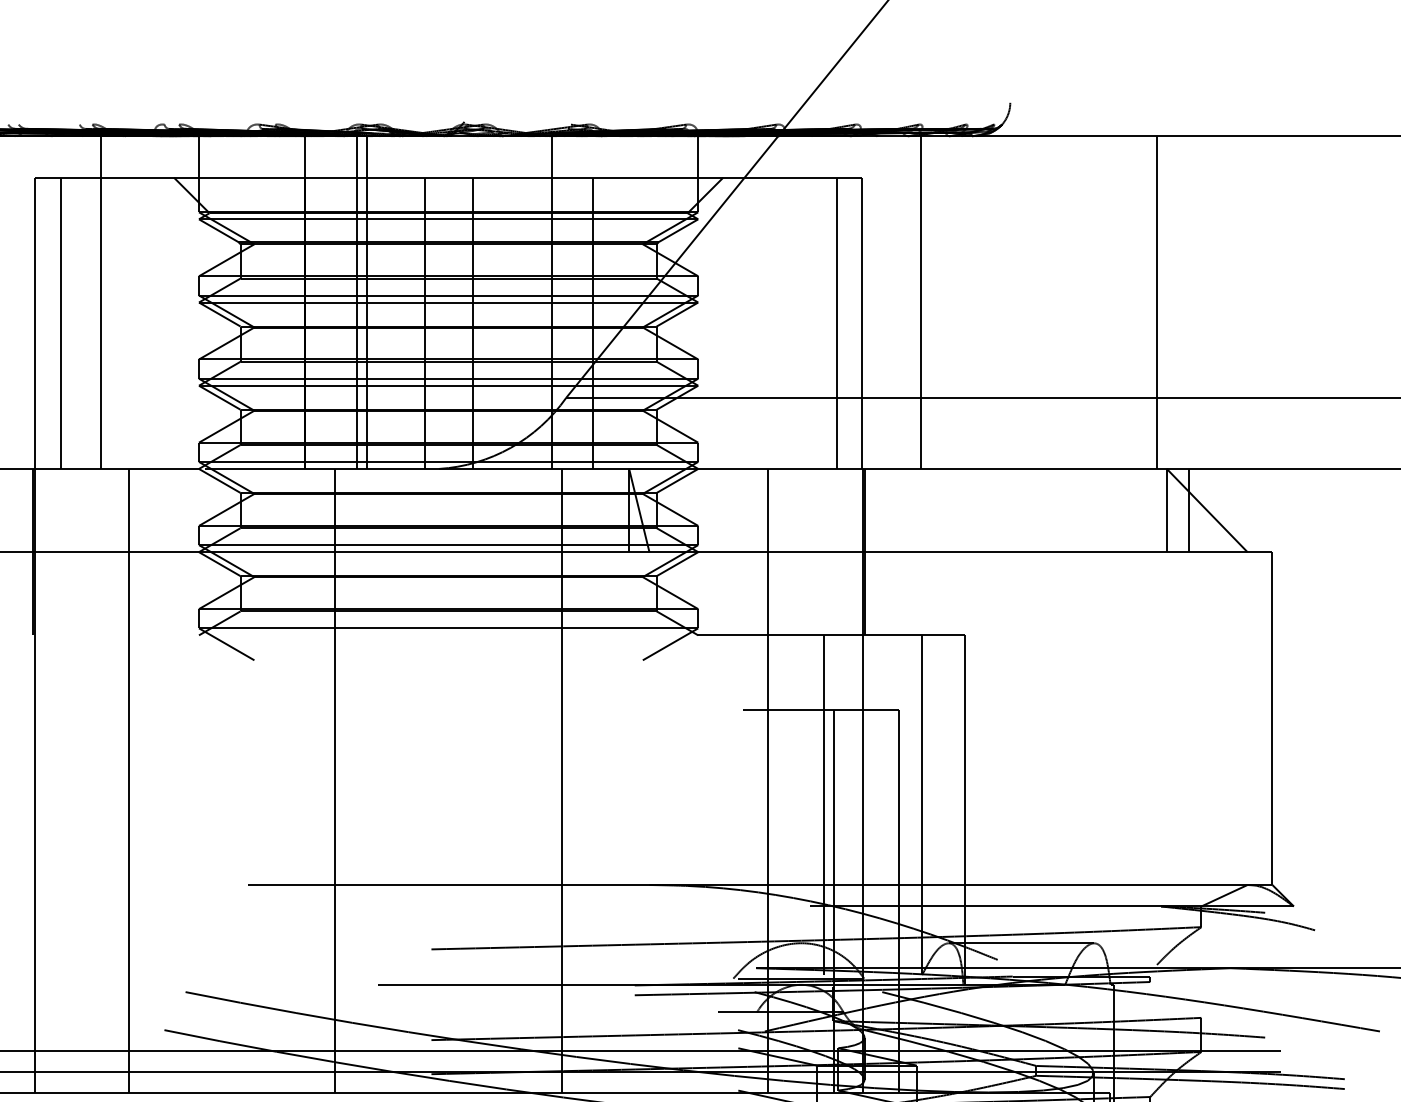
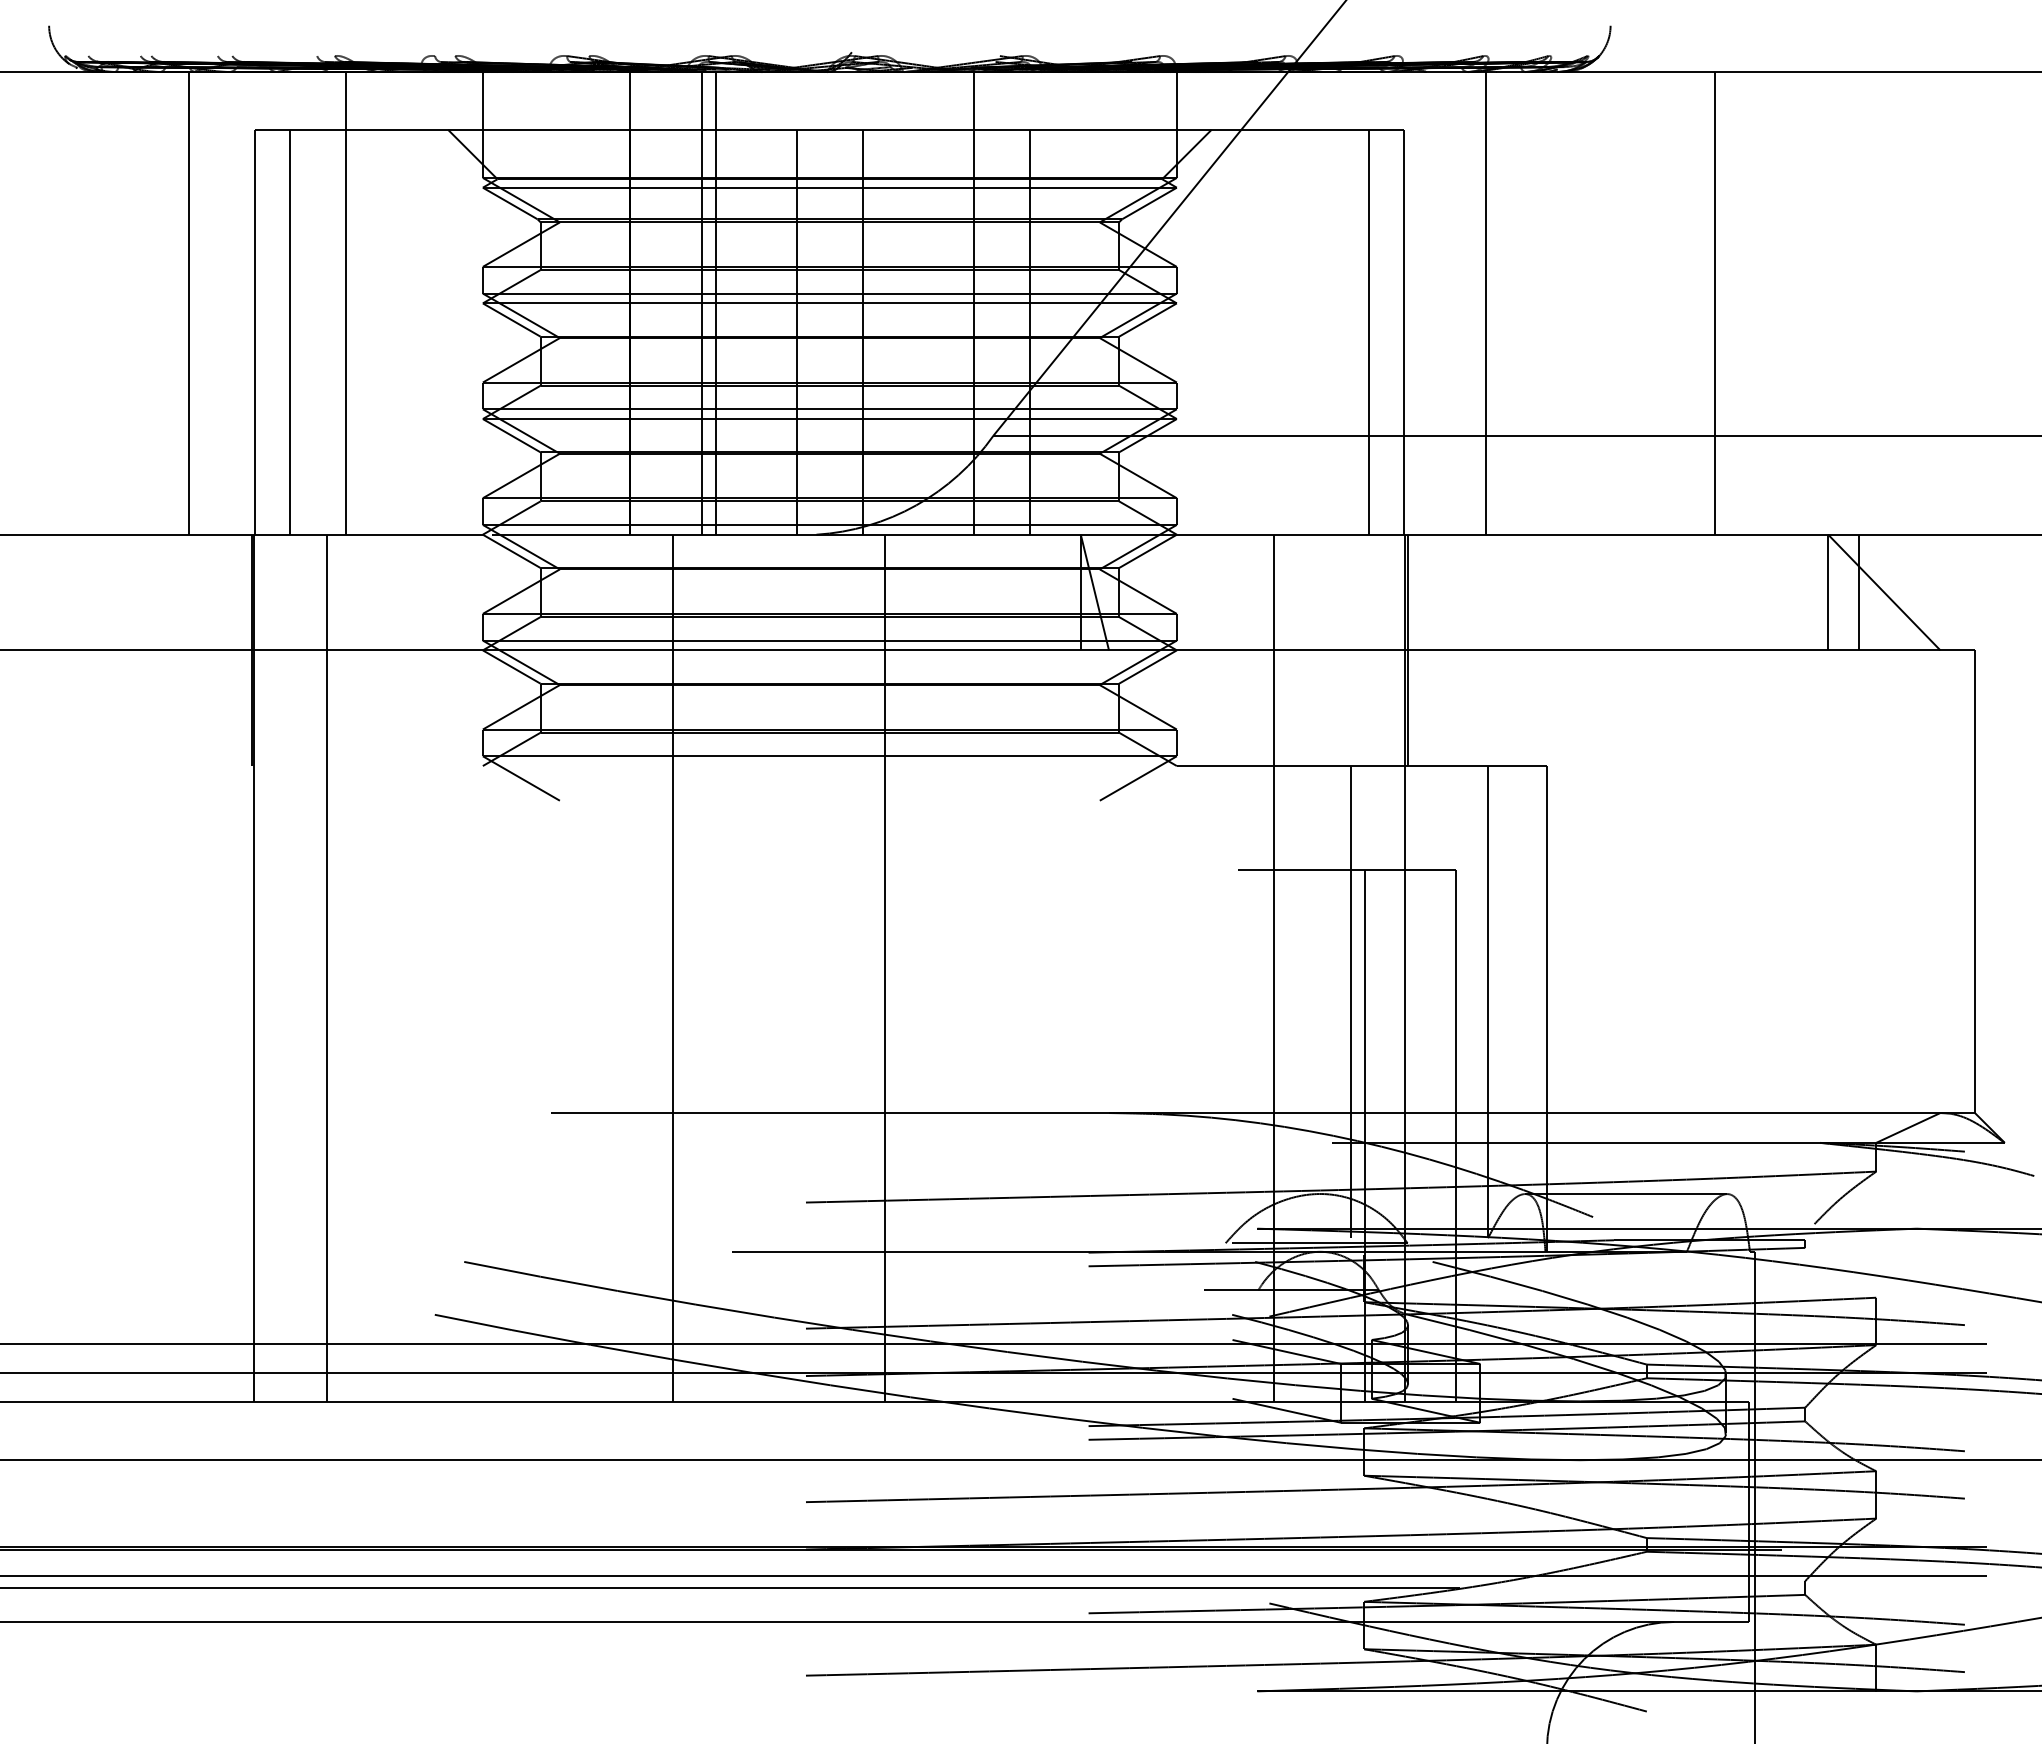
line: (1157, 302) -> (1715, 303), moved
line: (129, 781) -> (327, 968), moved
line: (562, 781) -> (885, 968), moved

